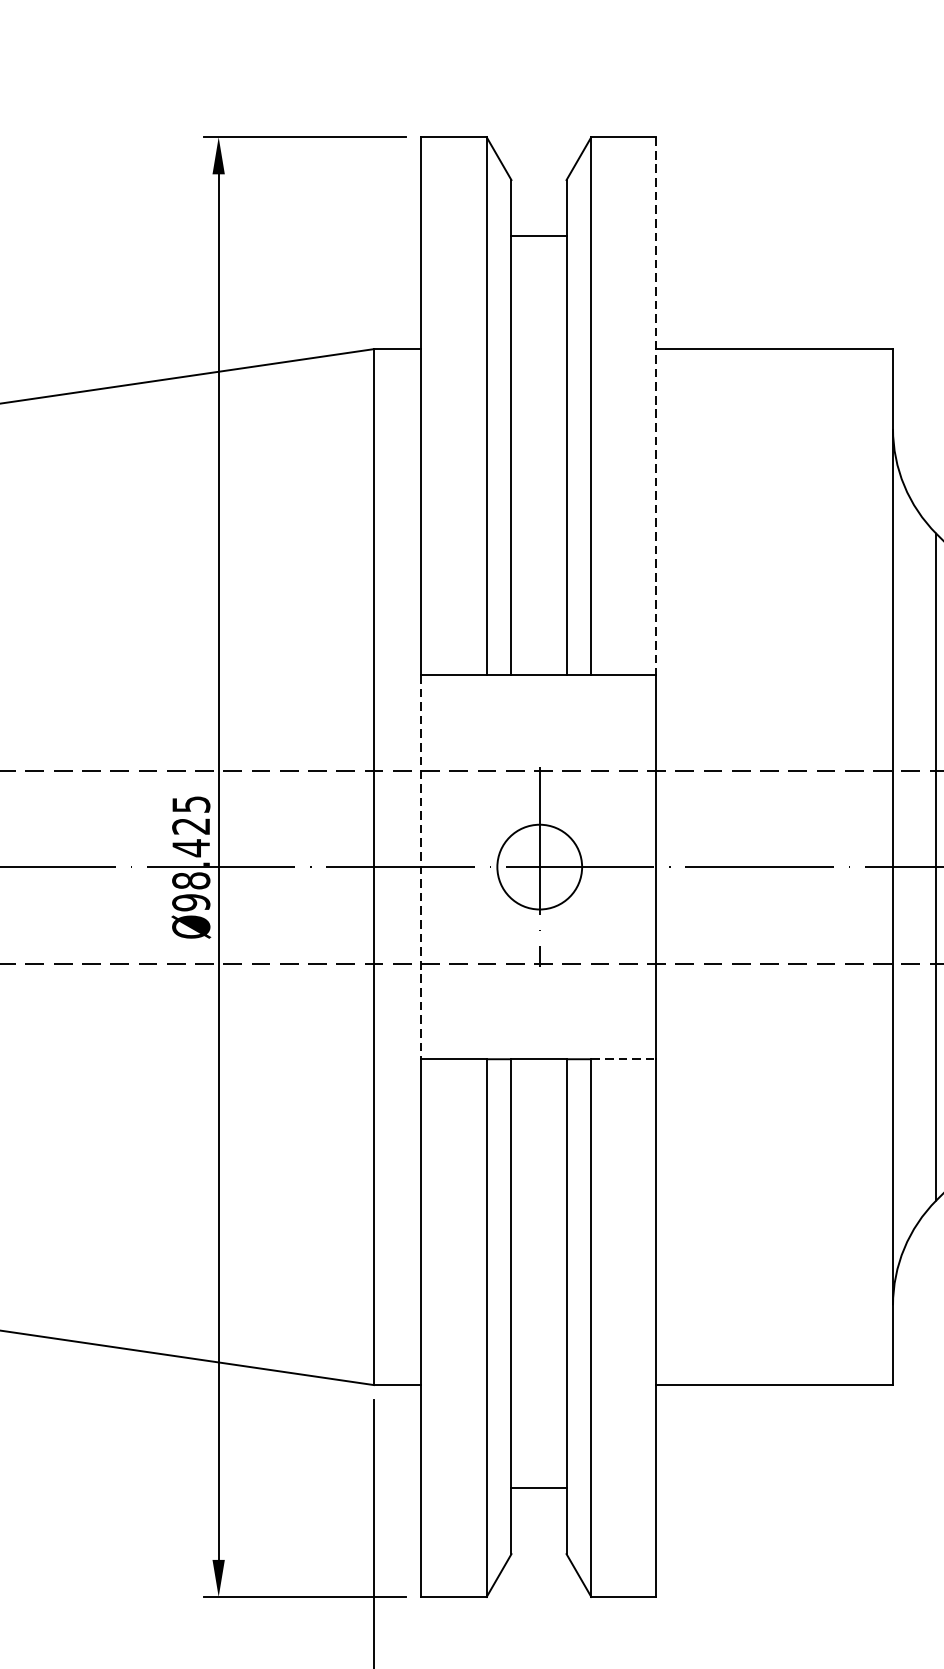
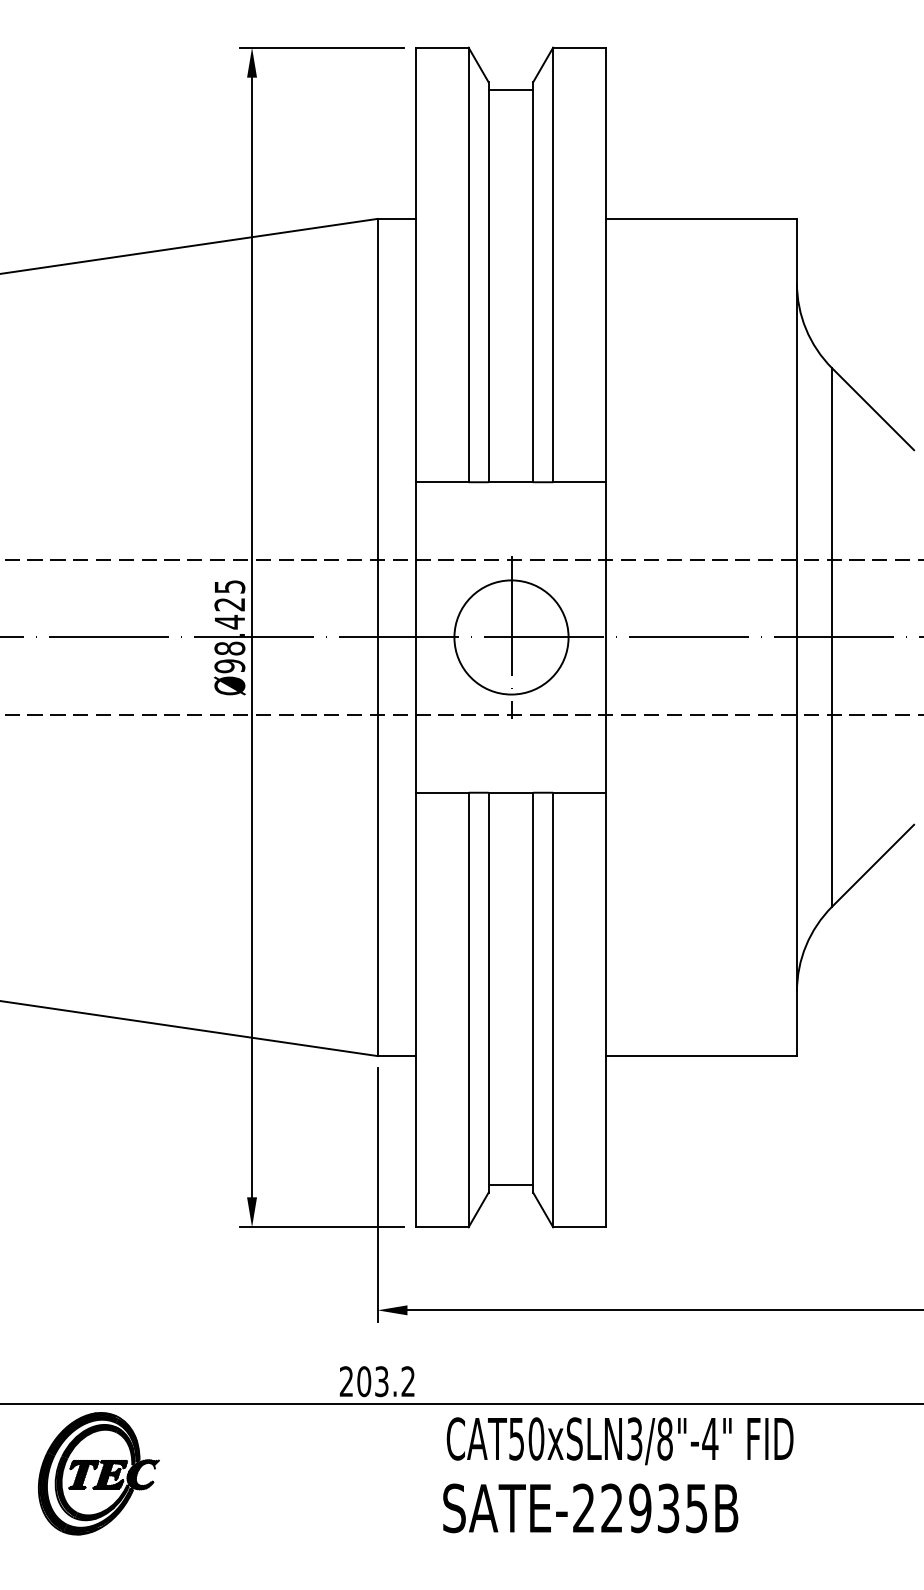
line: (538, 236) -> (510, 90), moved
line: (656, 406) -> (605, 265), dashed -> solid
line: (420, 867) -> (415, 637), dashed -> solid
circle: (539, 867) -> (511, 637), size x1.67
line: (623, 1058) -> (579, 792), dashed -> solid
line: (538, 1488) -> (510, 1184), moved

